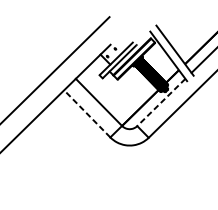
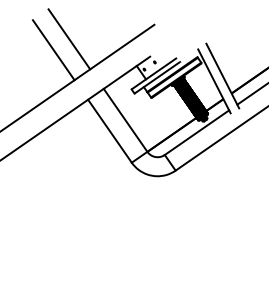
line: (39, 41) -> (69, 39), added
line: (27, 53) -> (53, 50), added
line: (160, 102) -> (196, 132), dashed -> solid
line: (86, 113) -> (109, 130), dashed -> solid

